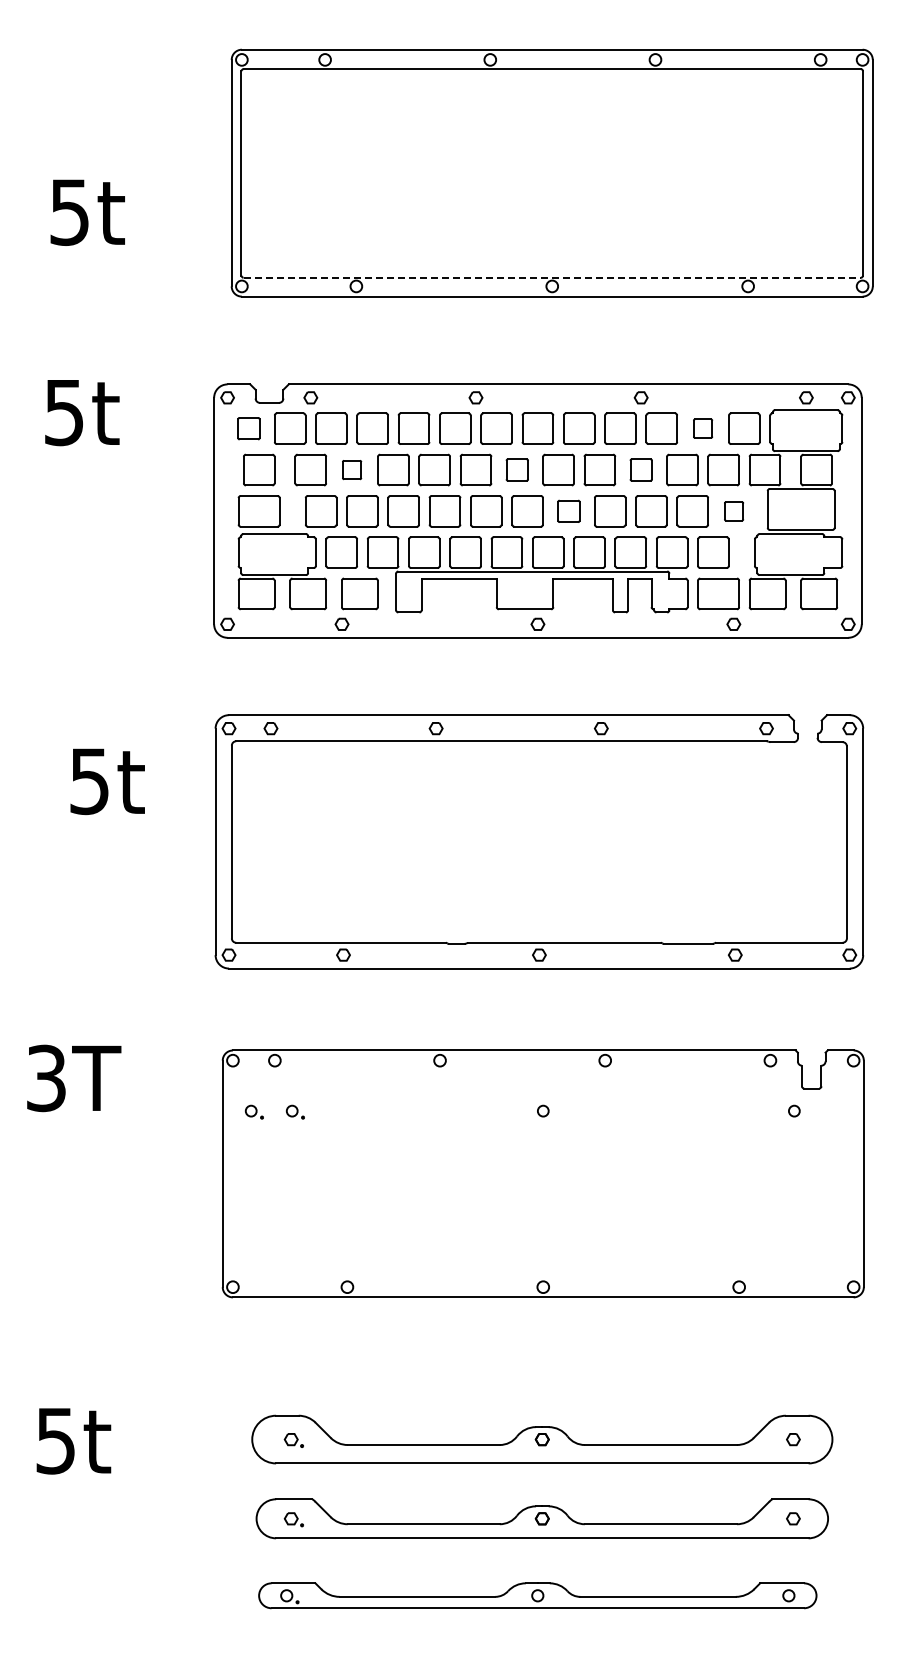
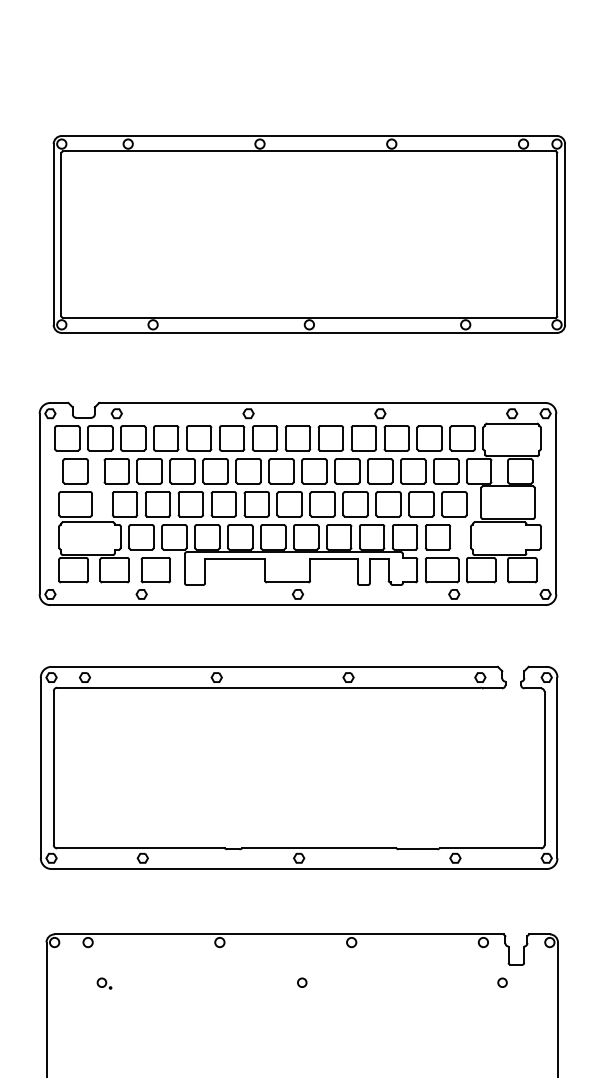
line: (552, 277) -> (309, 317), dashed -> solid
part: (248, 428) -> (67, 438), size x1.43
part: (702, 428) -> (429, 438), size x1.67
part: (351, 469) -> (149, 470), size x1.67
part: (517, 469) -> (281, 470), size x1.43
part: (641, 469) -> (380, 470), size x1.43
part: (568, 511) -> (322, 504), size x1.43
part: (733, 511) -> (454, 504), size x1.67
part: (253, 1111) -> (71, 983), removed

